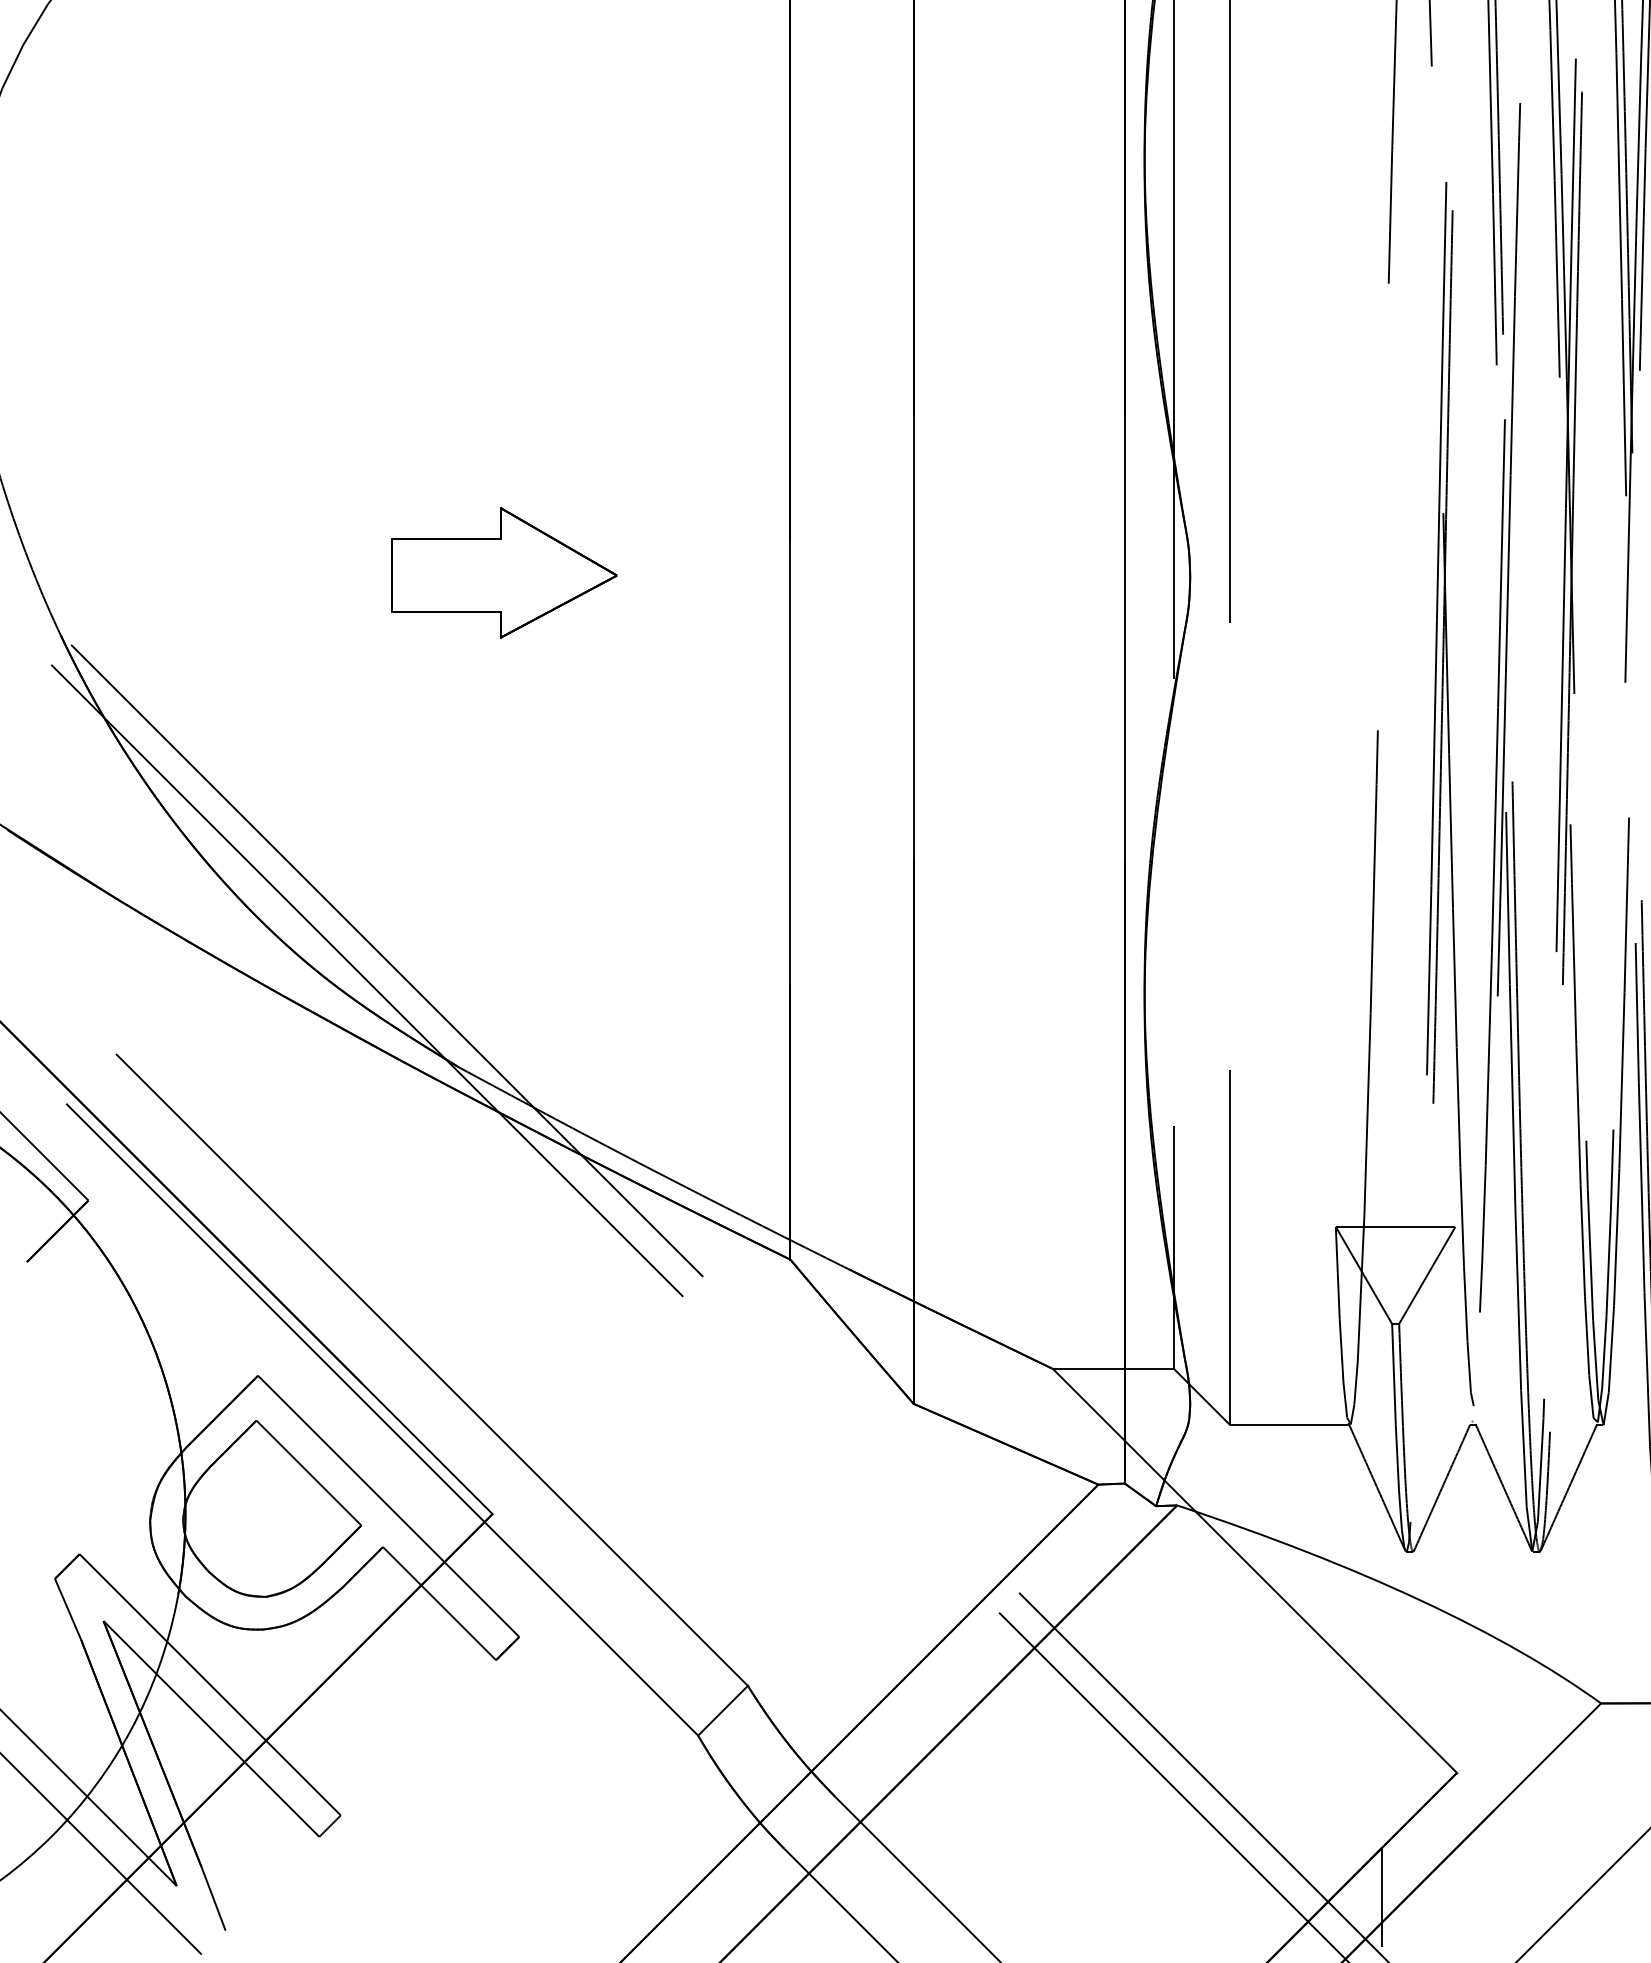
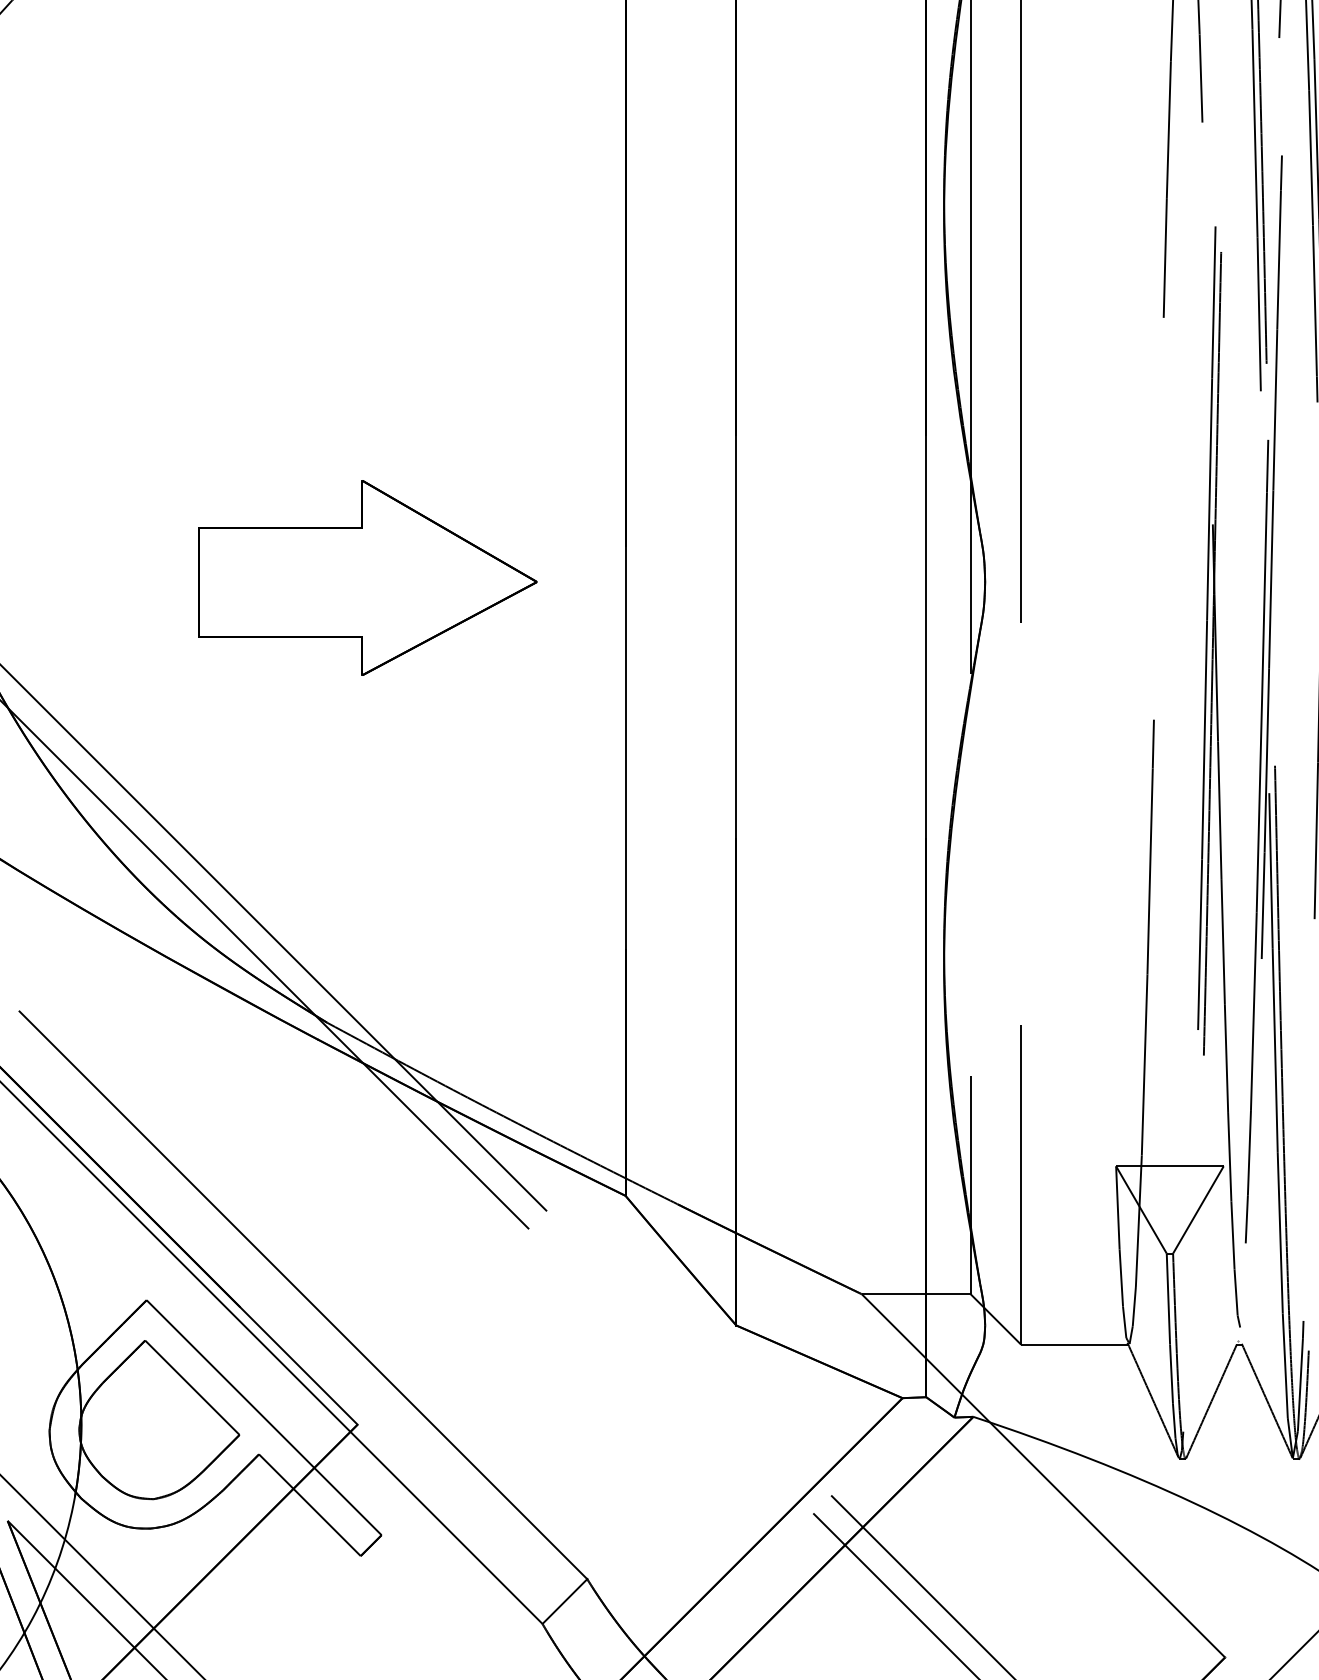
part: (504, 572) -> (368, 577), size x1.67

